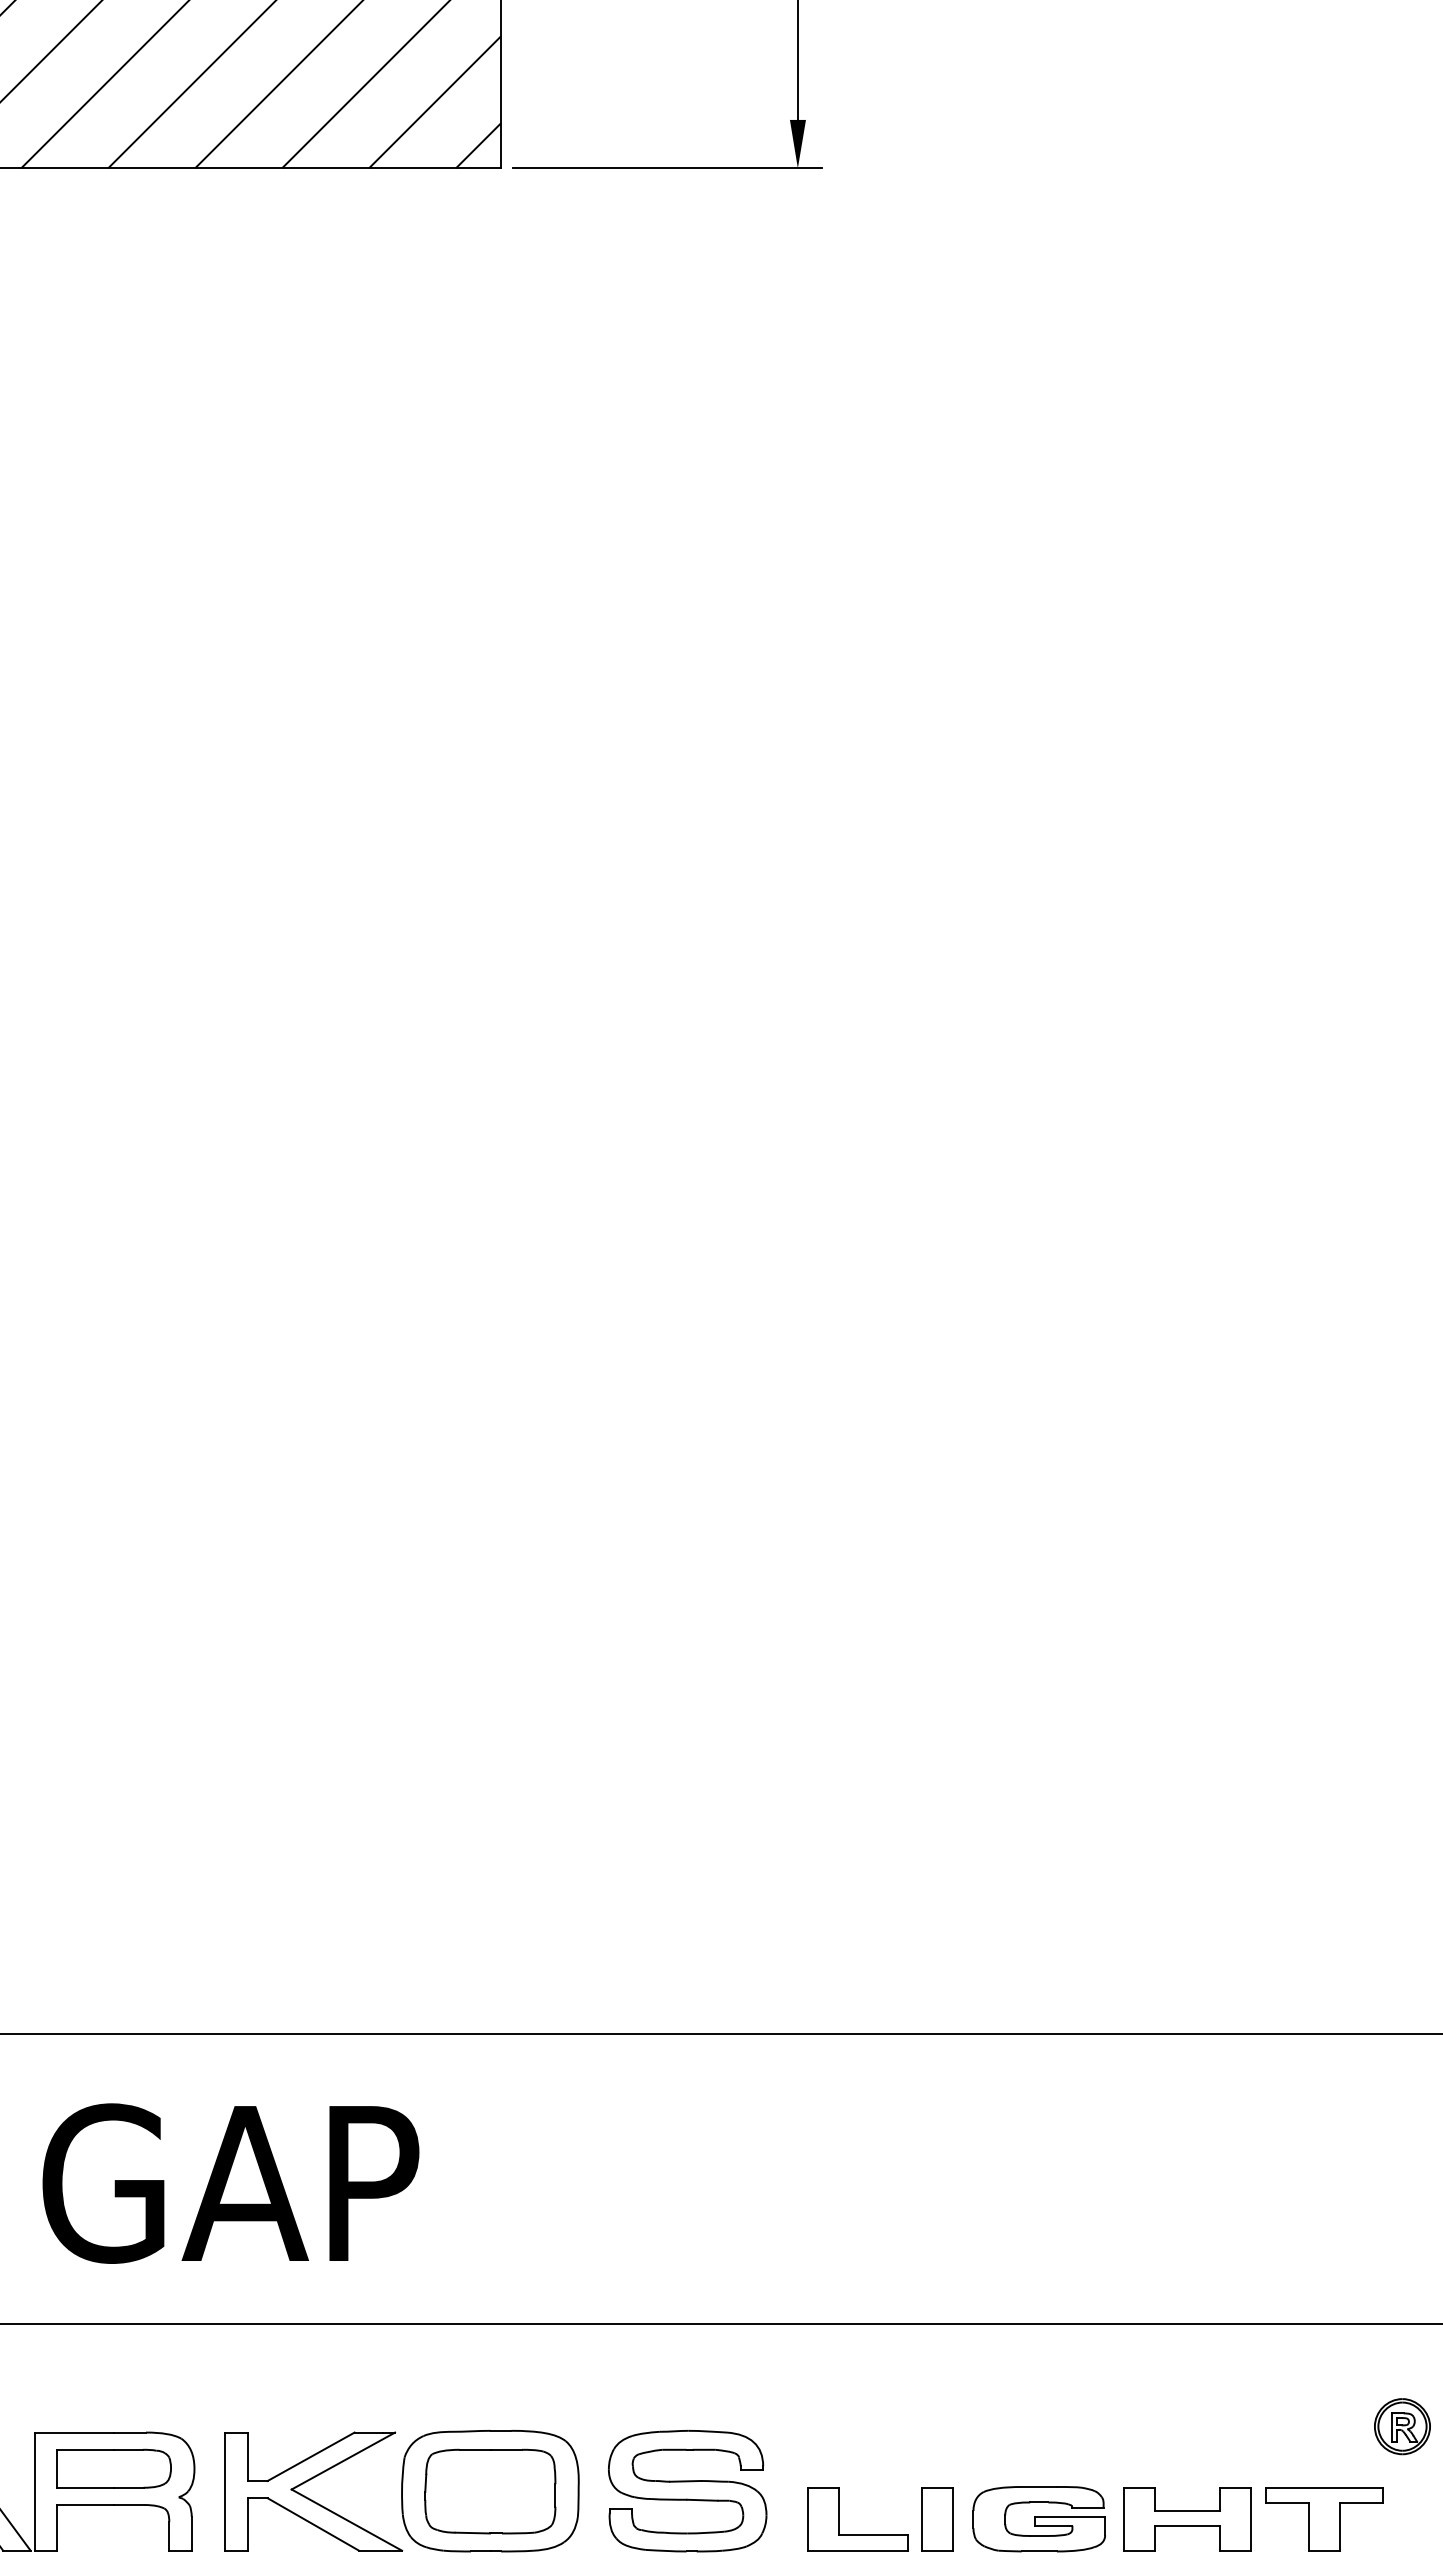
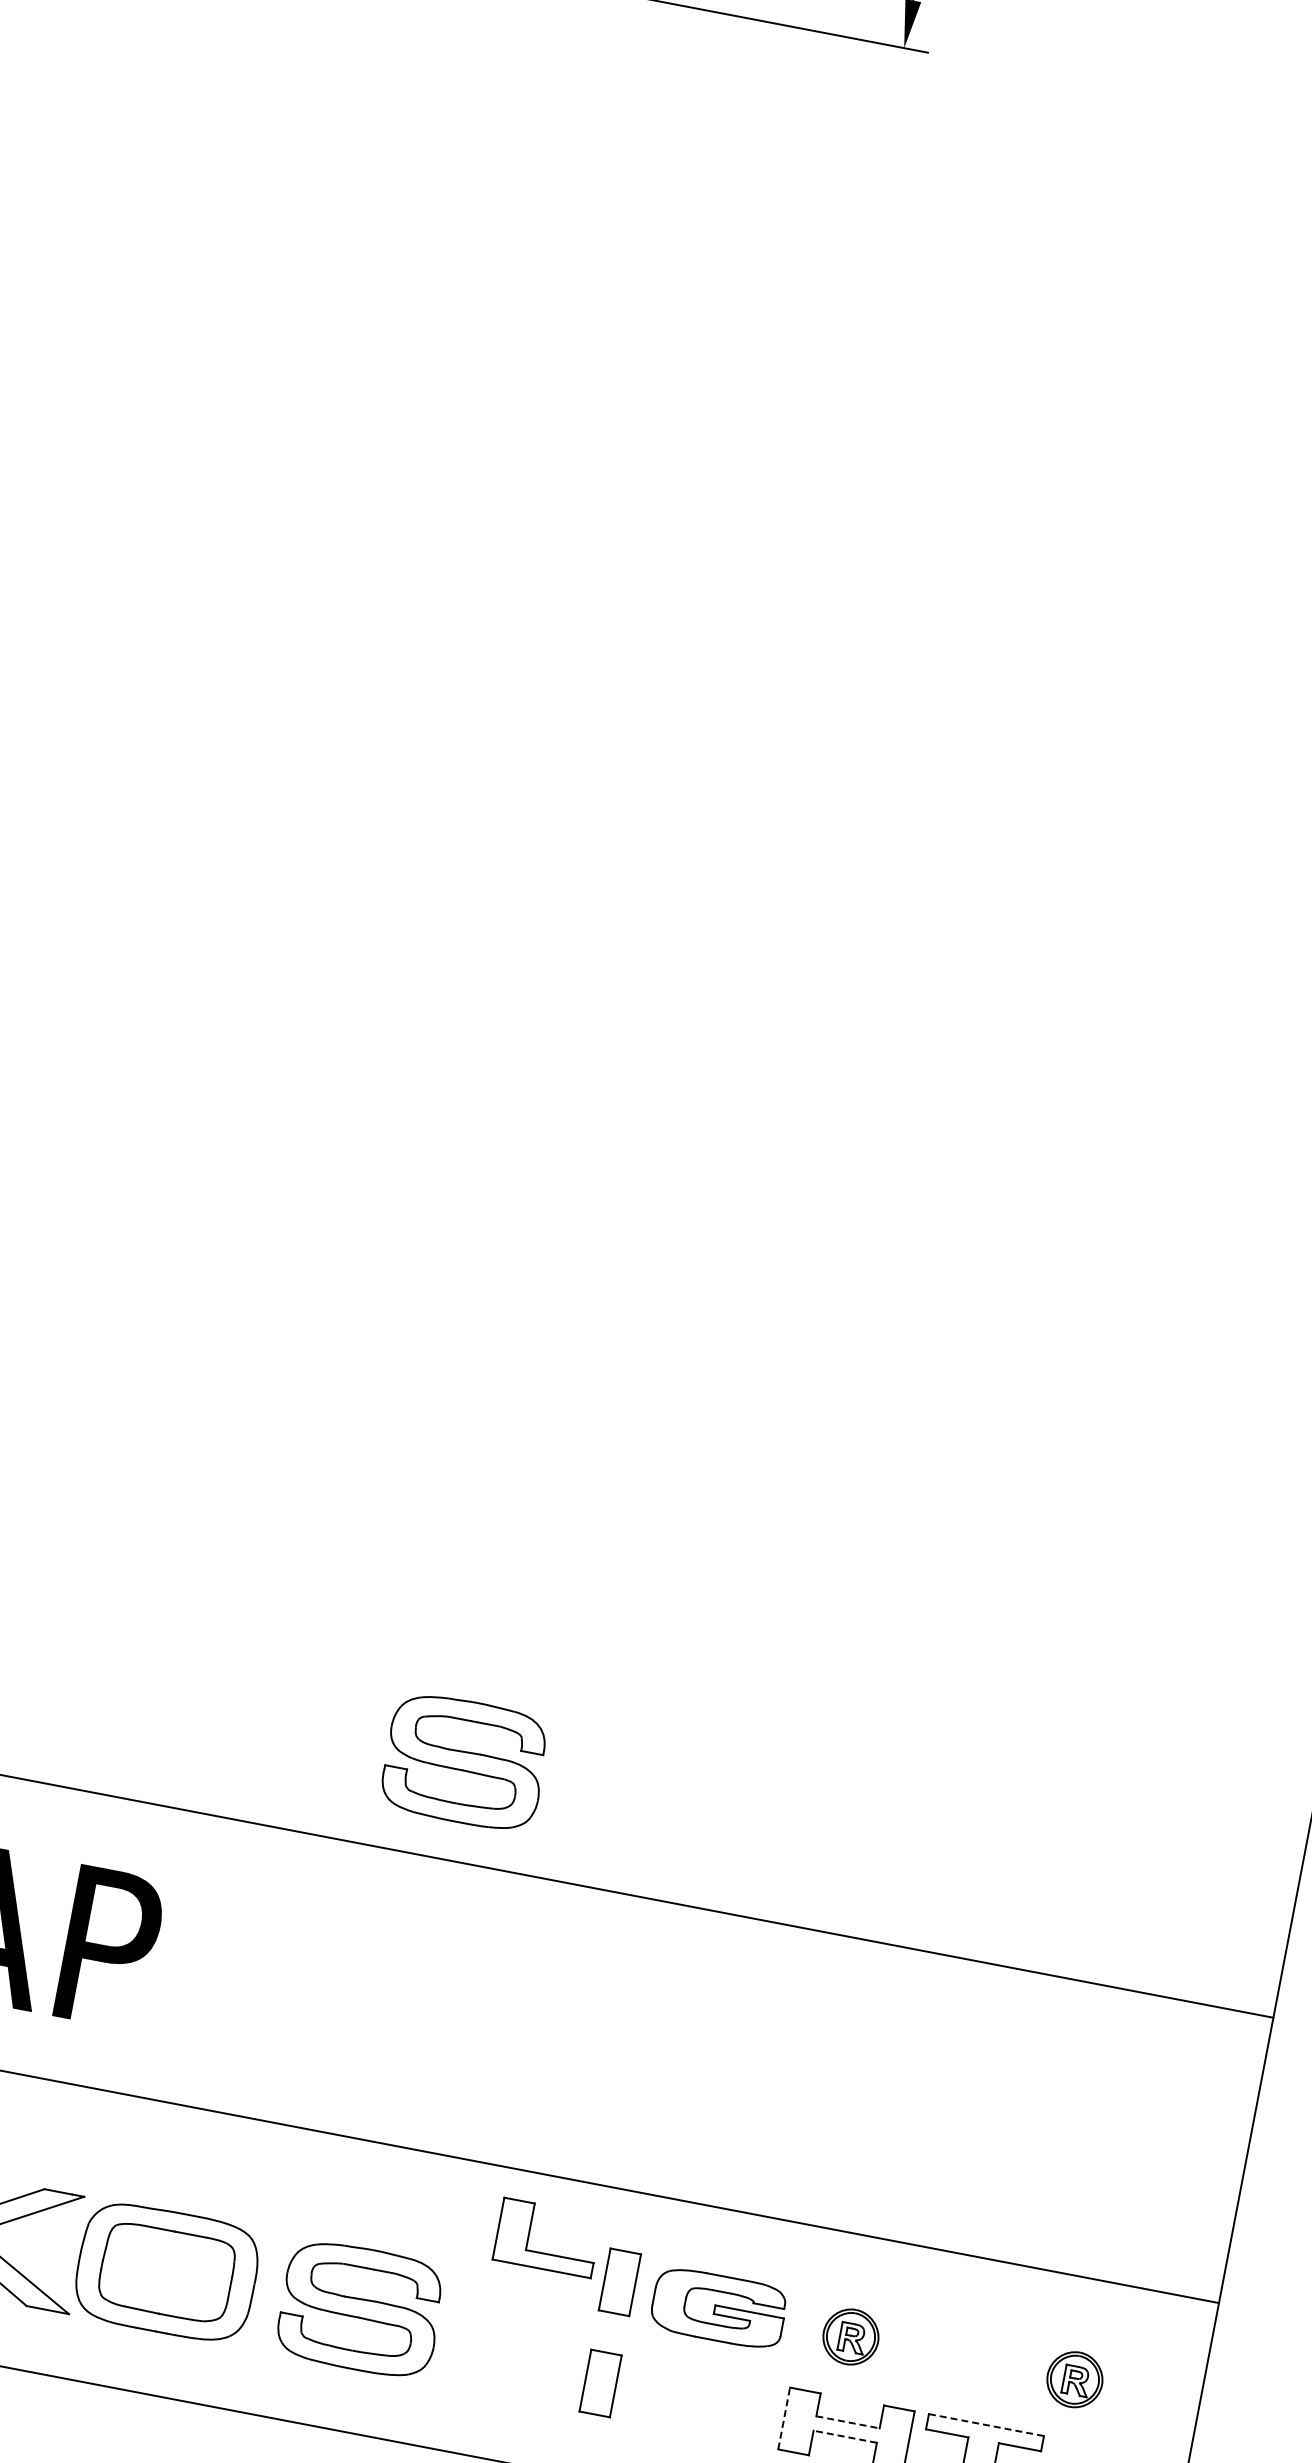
part: (687, 1934) -> (464, 1762), added
part: (937, 2416) -> (620, 2282), added
part: (1174, 2426) -> (851, 2336), added
line: (1324, 2487) -> (986, 2424), solid -> dashed
line: (1188, 2511) -> (848, 2422), solid -> dashed
line: (1124, 2518) -> (784, 2417), solid -> dashed
part: (1038, 2519) -> (717, 2308), moved
line: (1187, 2525) -> (845, 2436), solid -> dashed
part: (857, 2534) -> (544, 2252), moved

